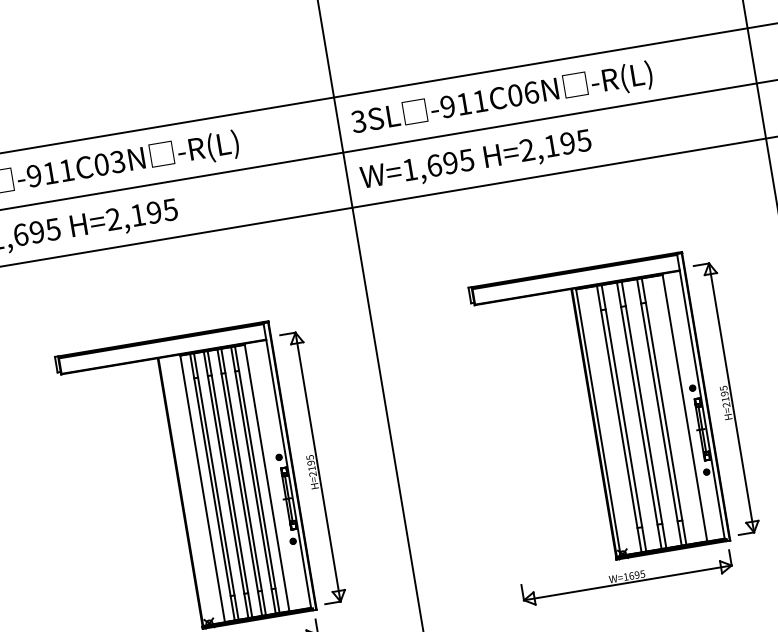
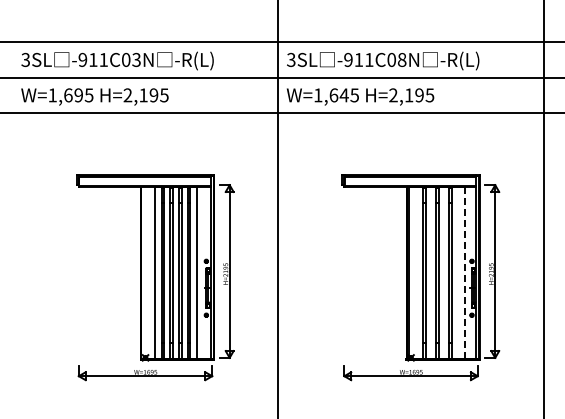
text: (530, 92) -> (401, 59), -911C06N -> -911C08N
text: (449, 163) -> (343, 95), W=1,695 -> W=1,645
line: (685, 408) -> (465, 273), solid -> dashed

